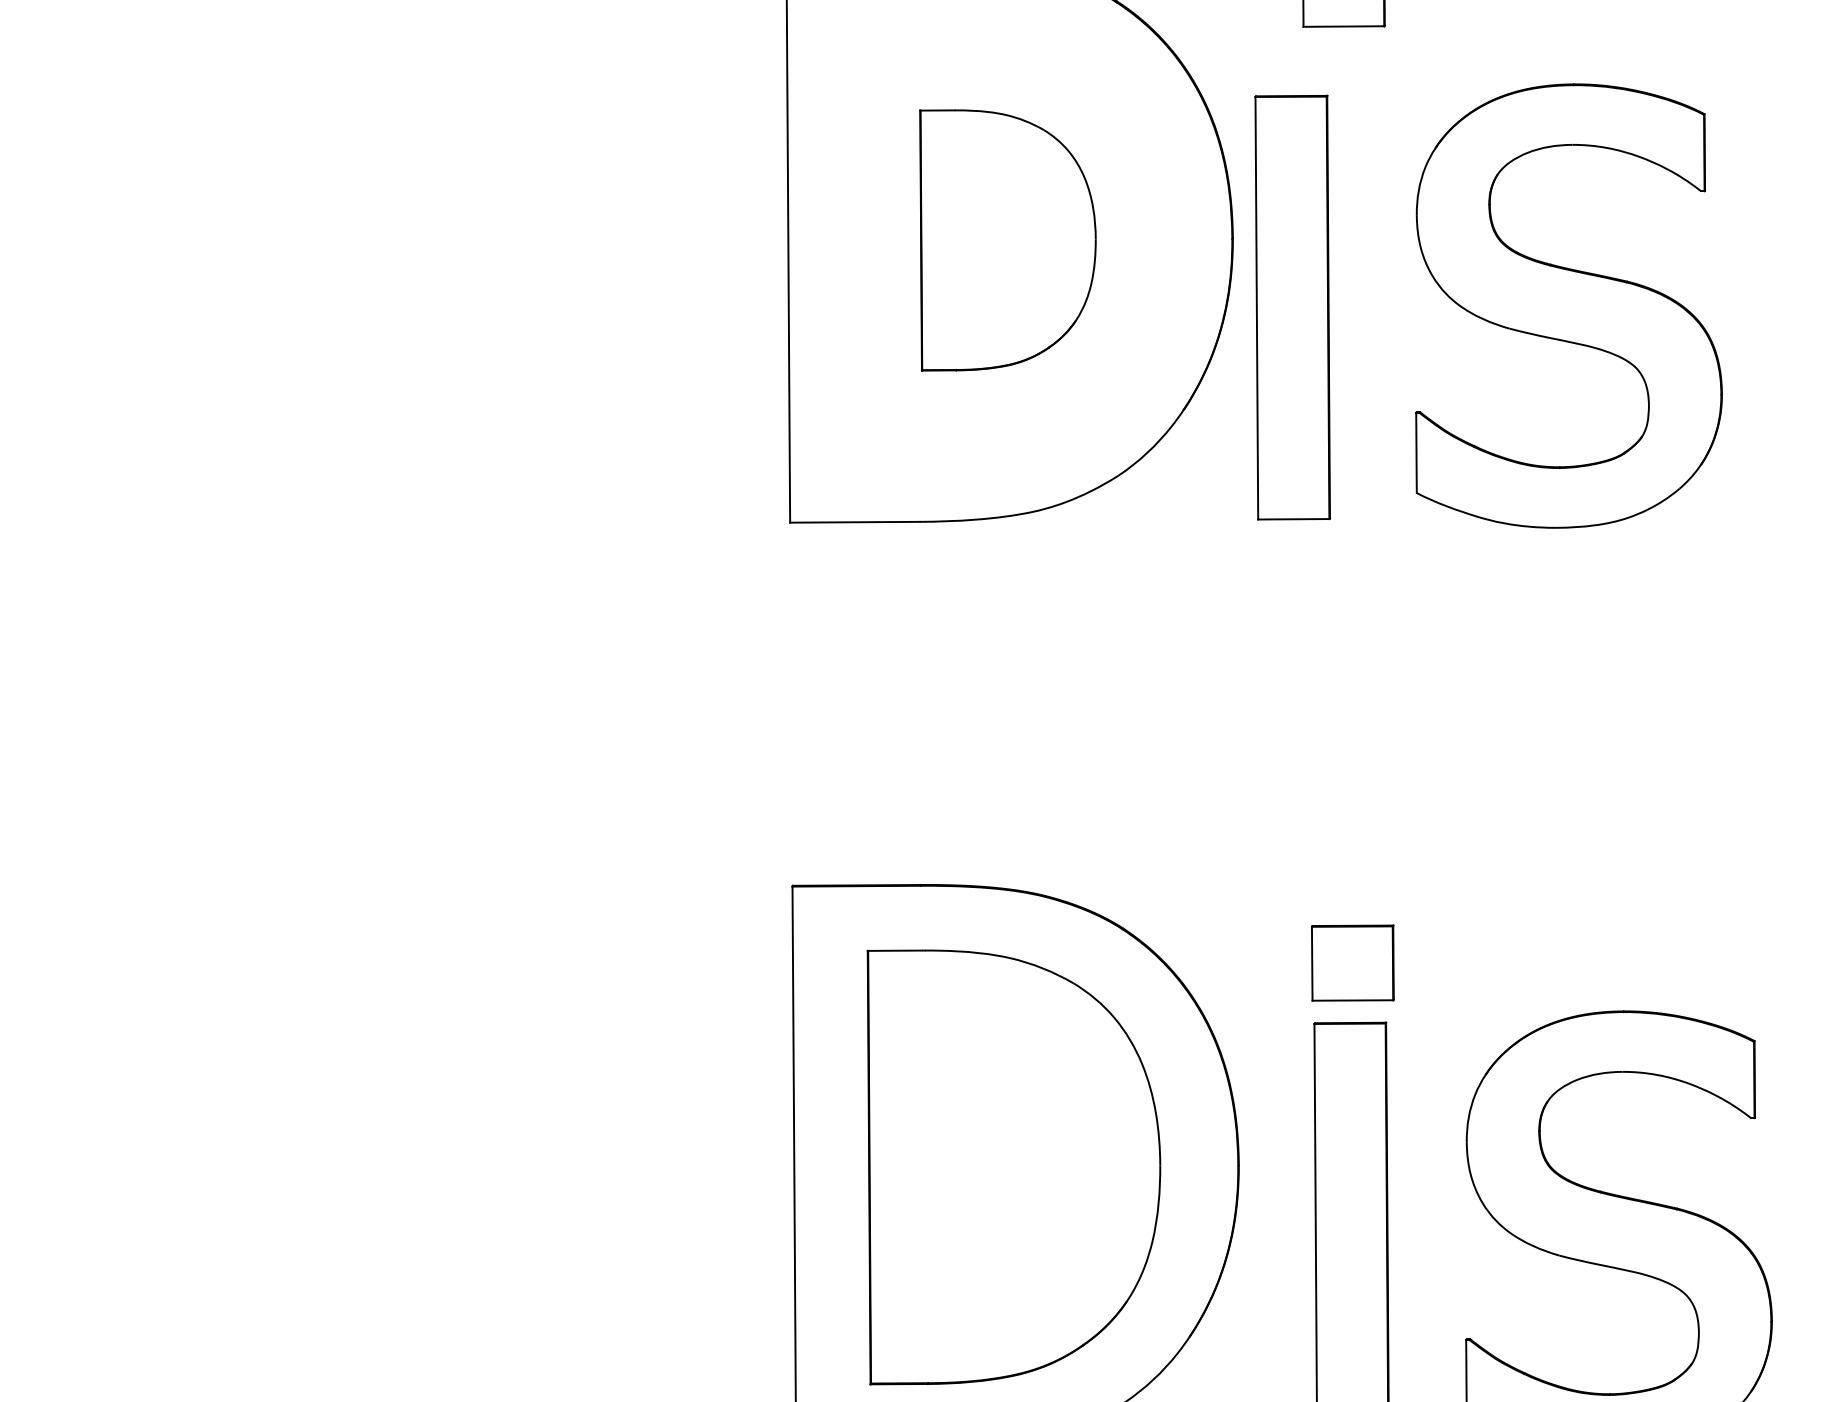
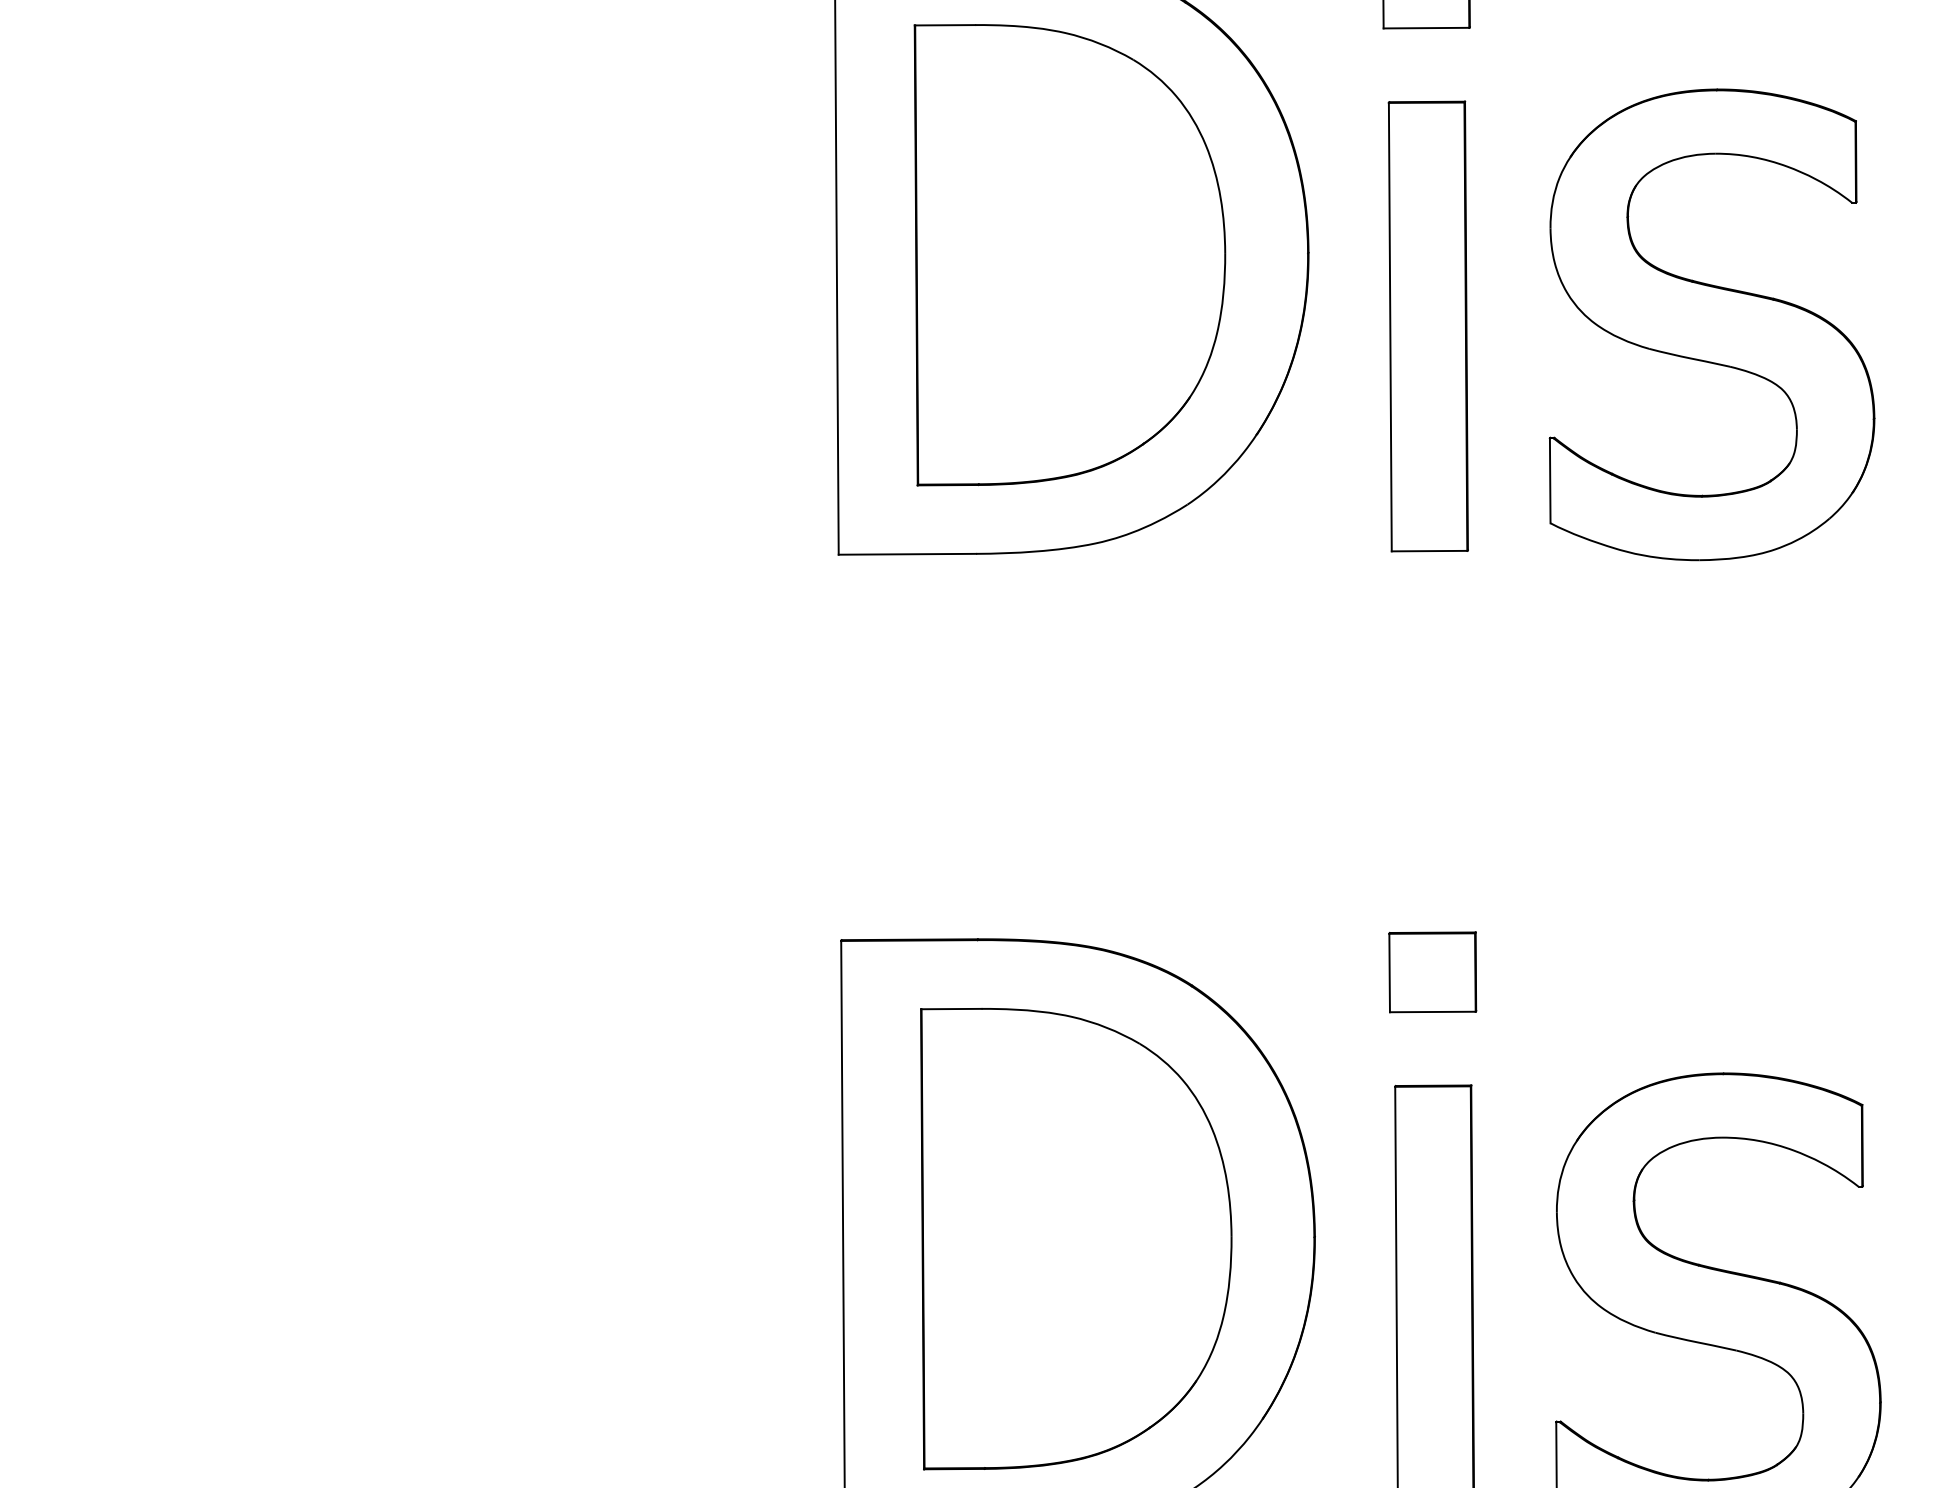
part: (1007, 240) -> (1069, 255), size x1.67
part: (1568, 305) -> (1711, 324), moved
part: (1292, 307) -> (1428, 326), moved
part: (1352, 962) -> (1432, 971), moved

